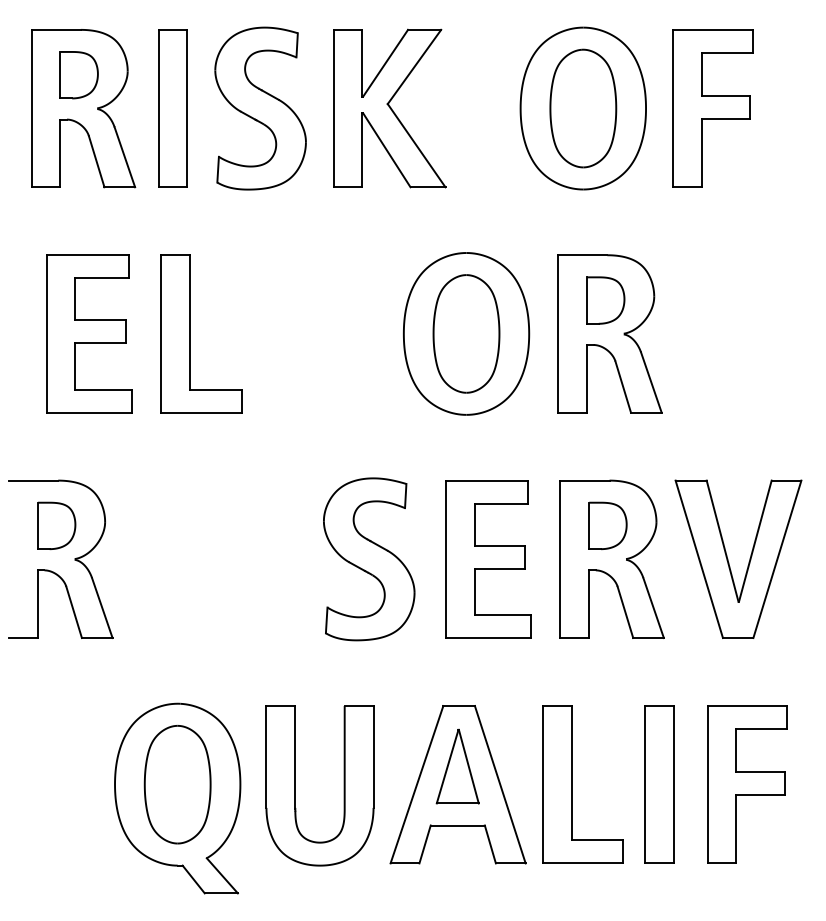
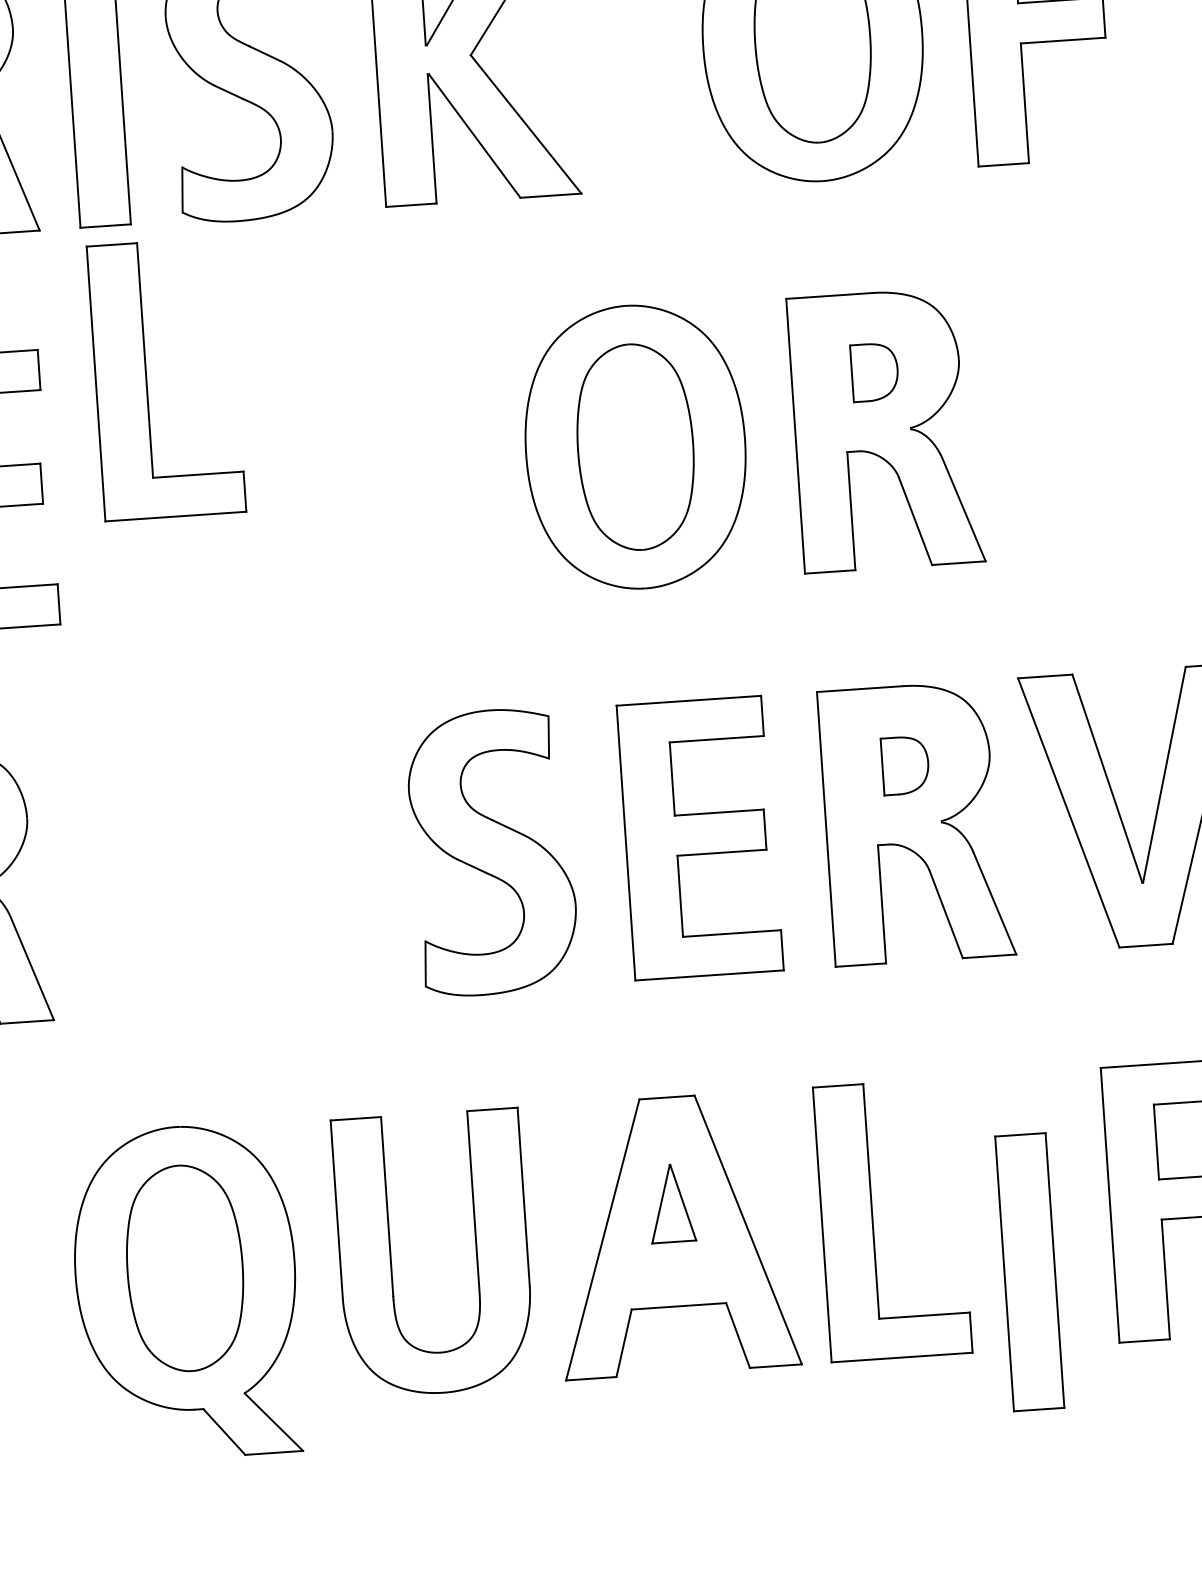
part: (605, 300) -> (874, 372), size x0.7
part: (190, 333) -> (146, 379), moved
part: (607, 525) -> (904, 764), size x0.7
part: (457, 766) -> (671, 1203), size x0.6
part: (659, 784) -> (1030, 1271), moved

